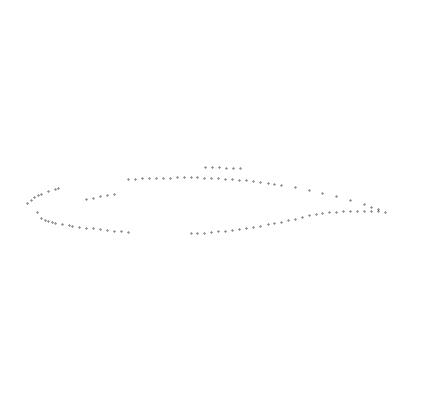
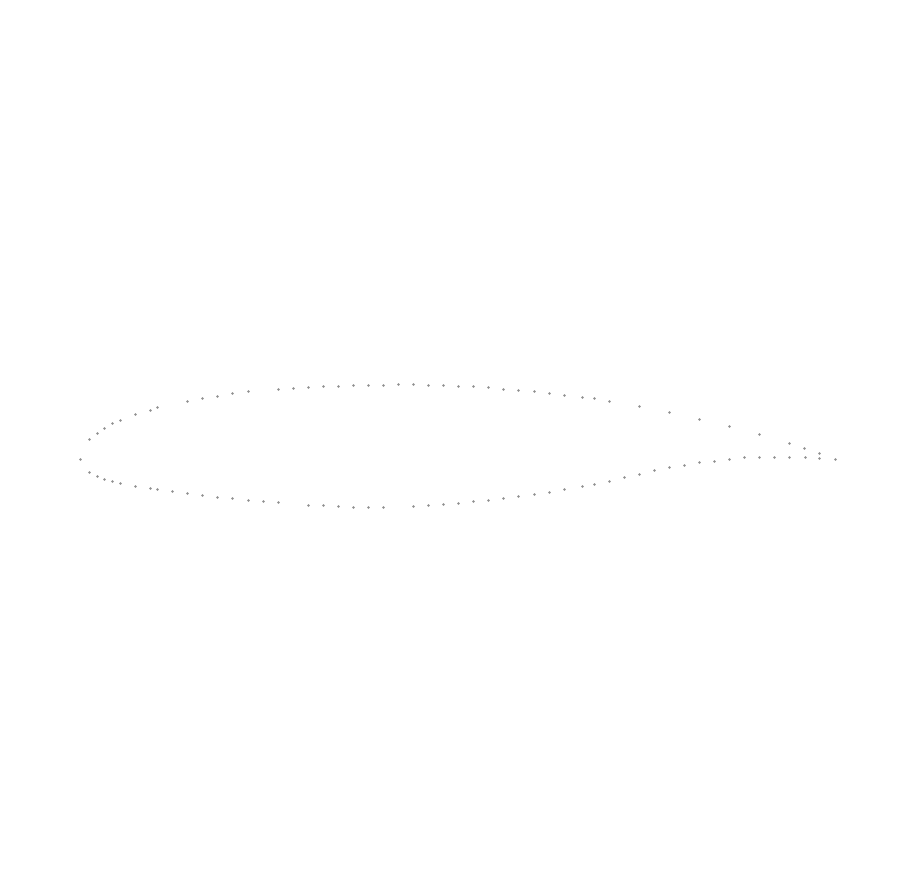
part: (222, 167) -> (345, 506), moved
part: (42, 195) -> (122, 423), moved
part: (100, 196) -> (217, 395), moved

